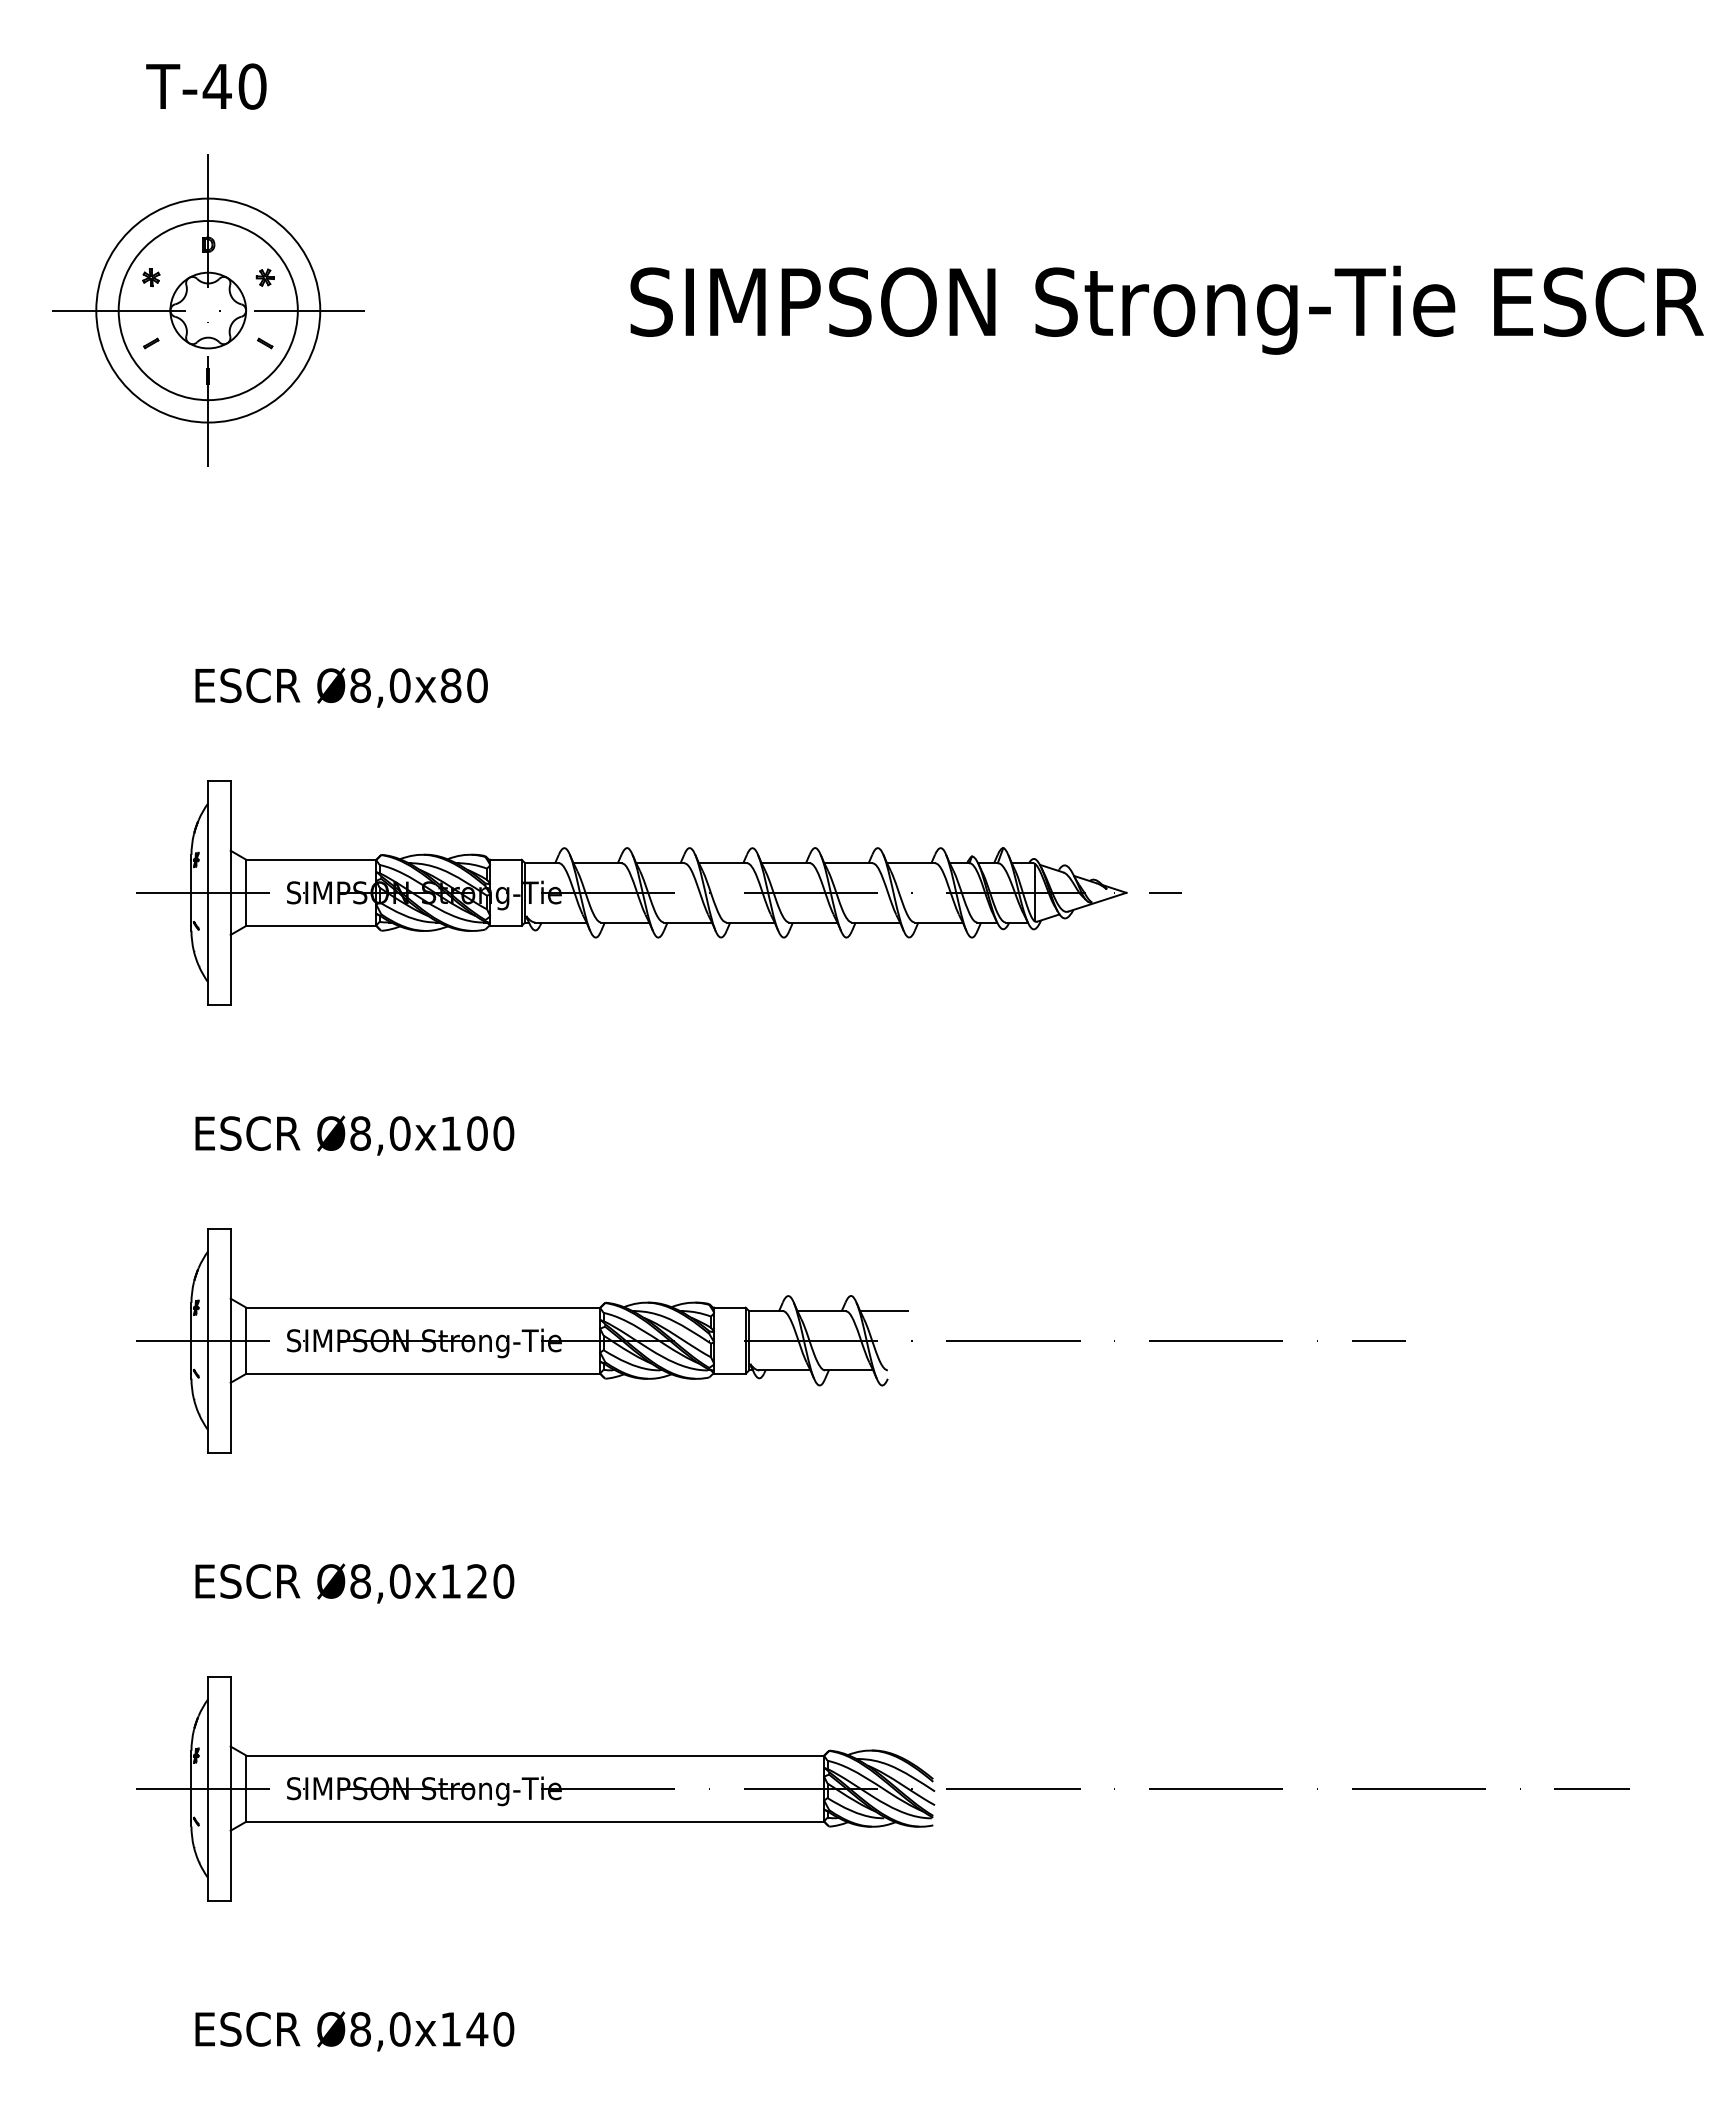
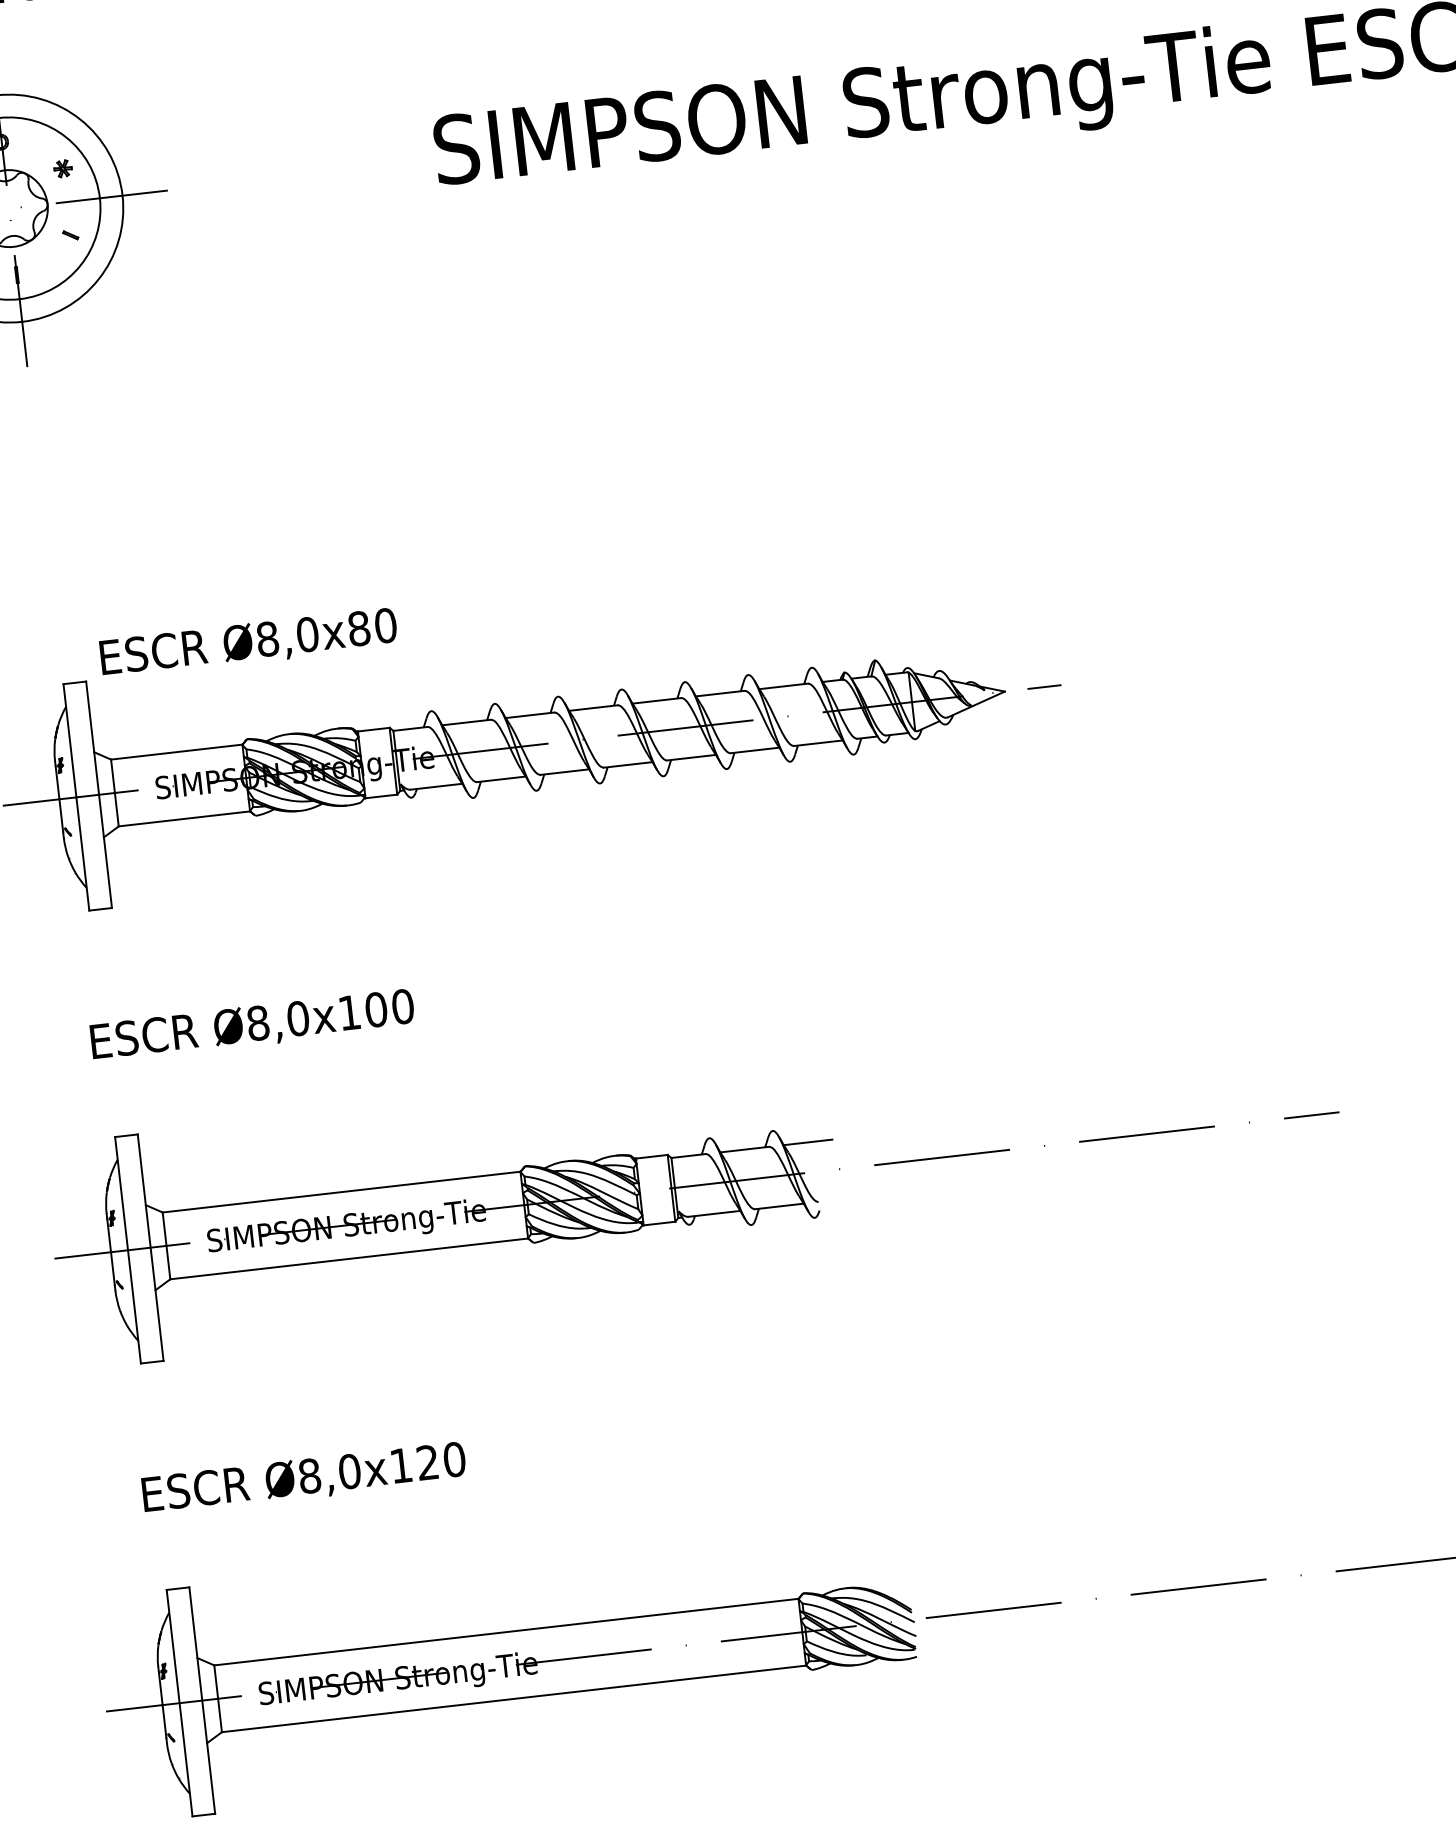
text: (341, 687) -> (248, 643), moved

